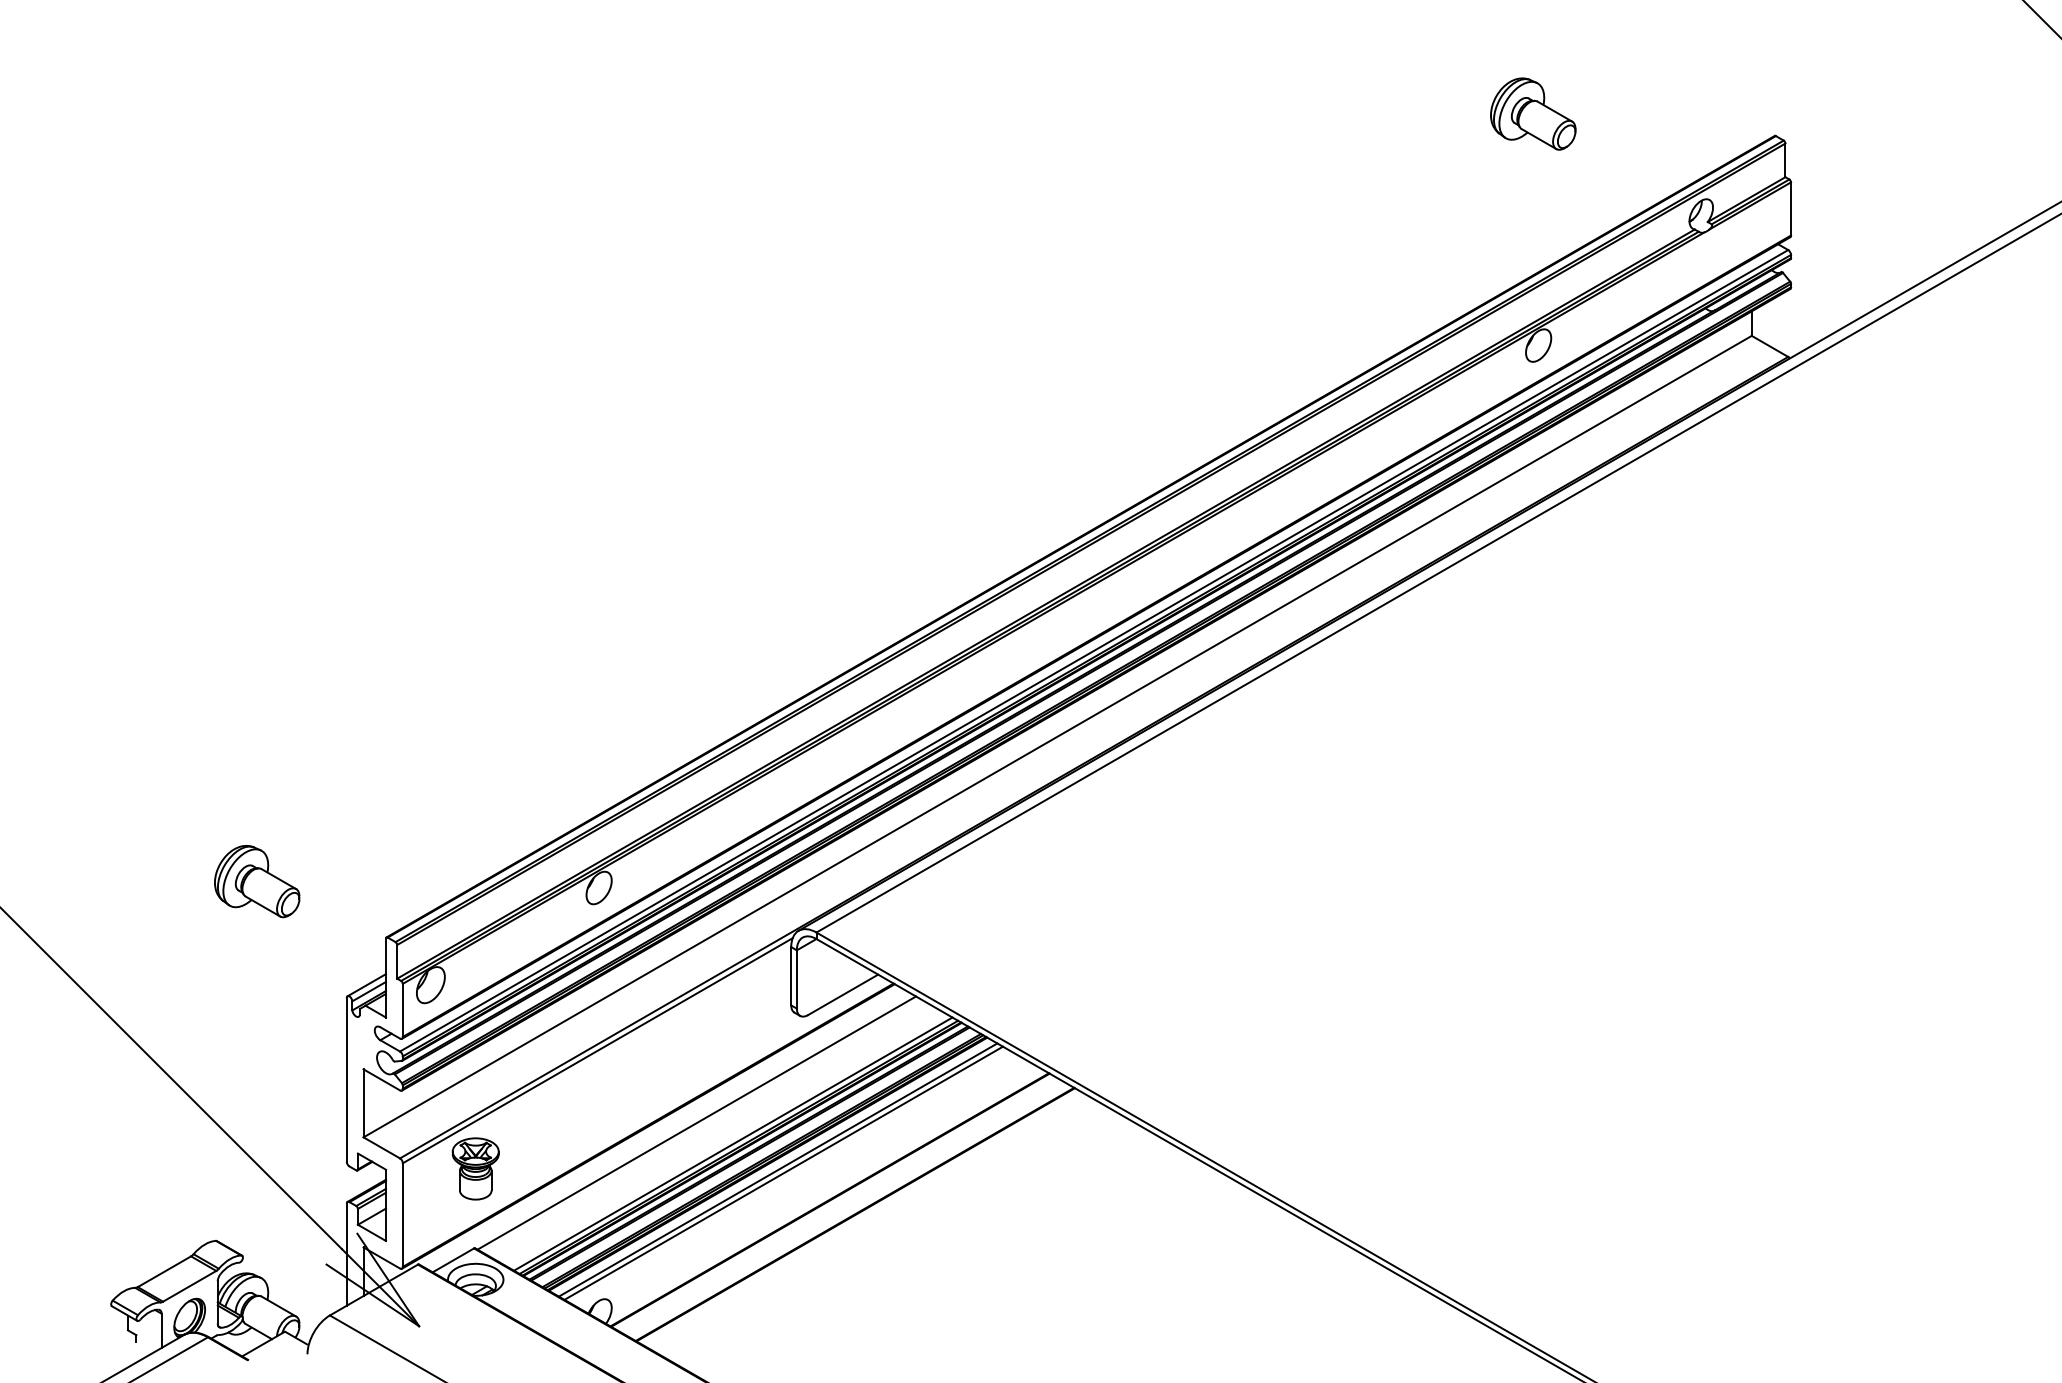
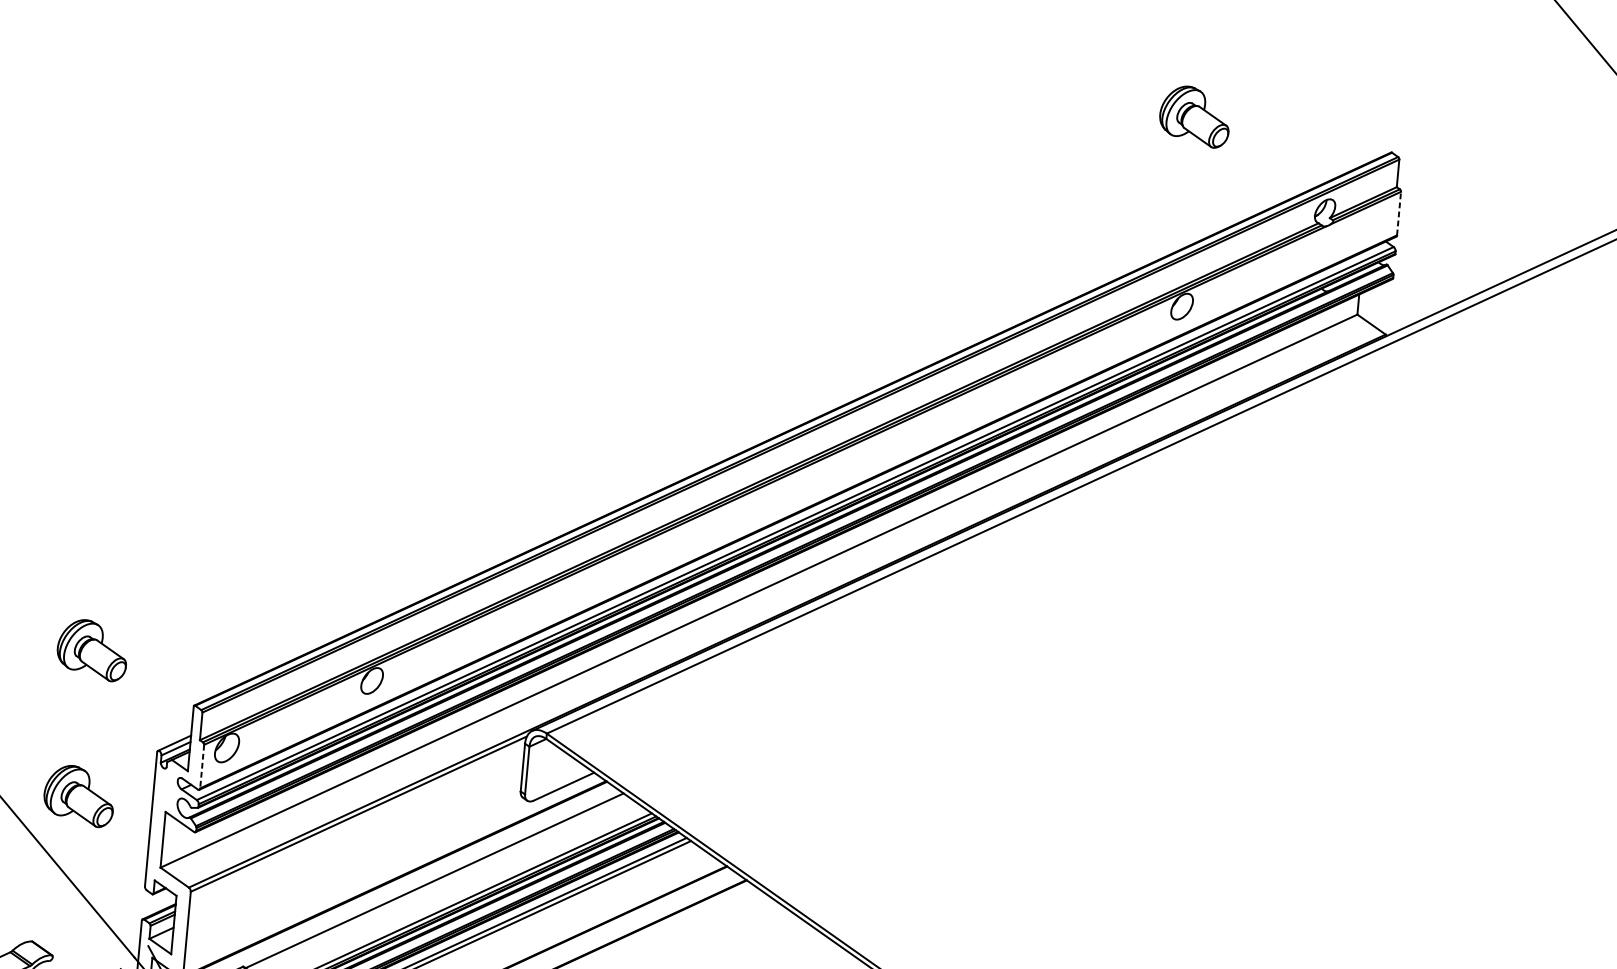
line: (1791, 208) -> (1399, 213), solid -> dashed
line: (402, 1010) -> (201, 766), solid -> dashed
part: (257, 1059) -> (79, 795), added
part: (475, 1168) -> (249, 901), removed

